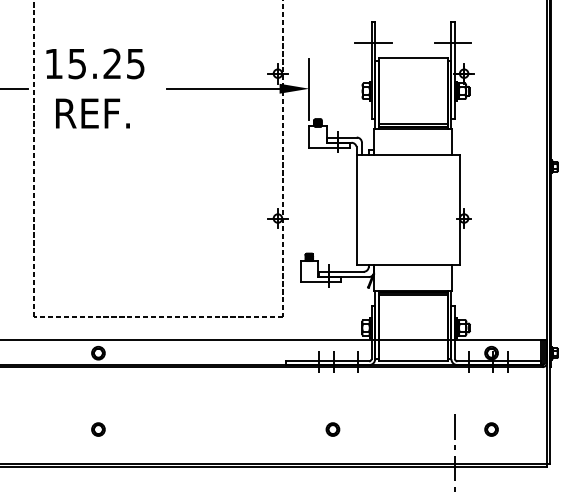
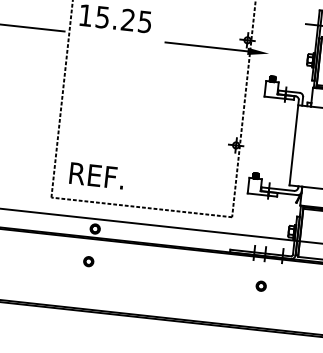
line: (309, 88) -> (269, 53), removed
text: (92, 113) -> (96, 175), moved
part: (98, 429) -> (88, 261), moved
part: (332, 429) -> (260, 286), moved

